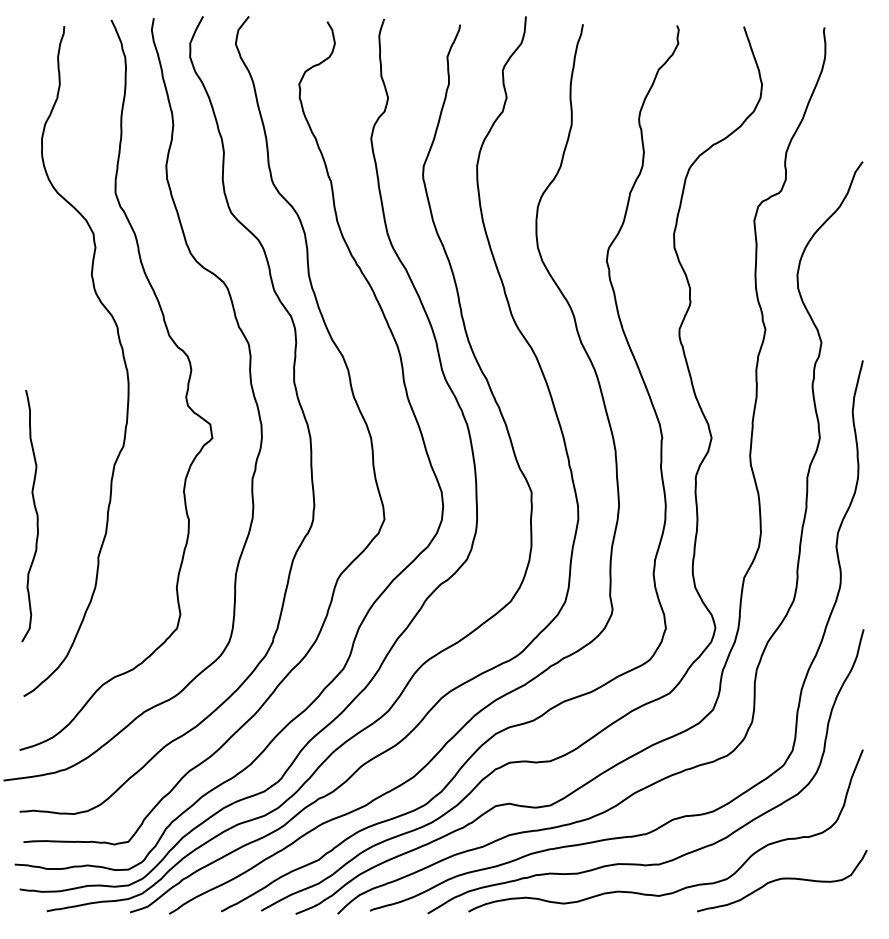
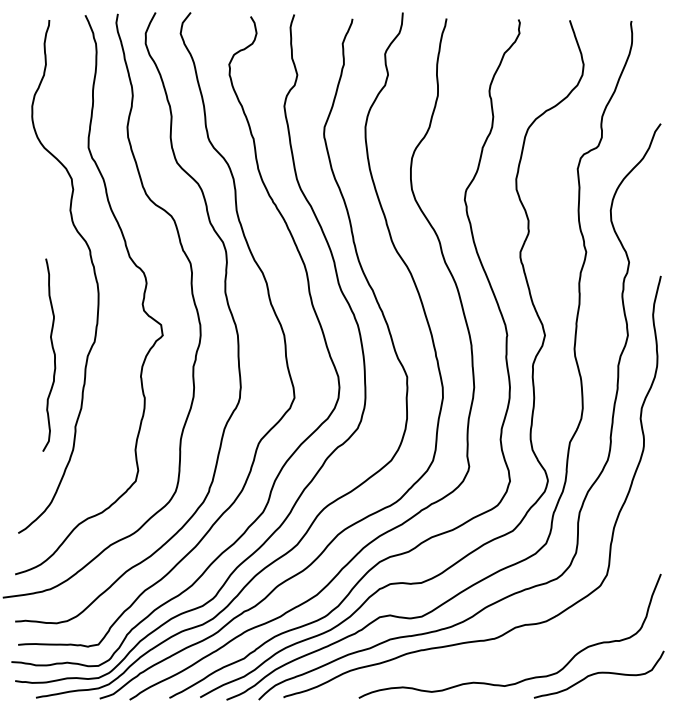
curve: (35, 515) -> (53, 354), moved
curve: (680, 854) -> (521, 654), removed

